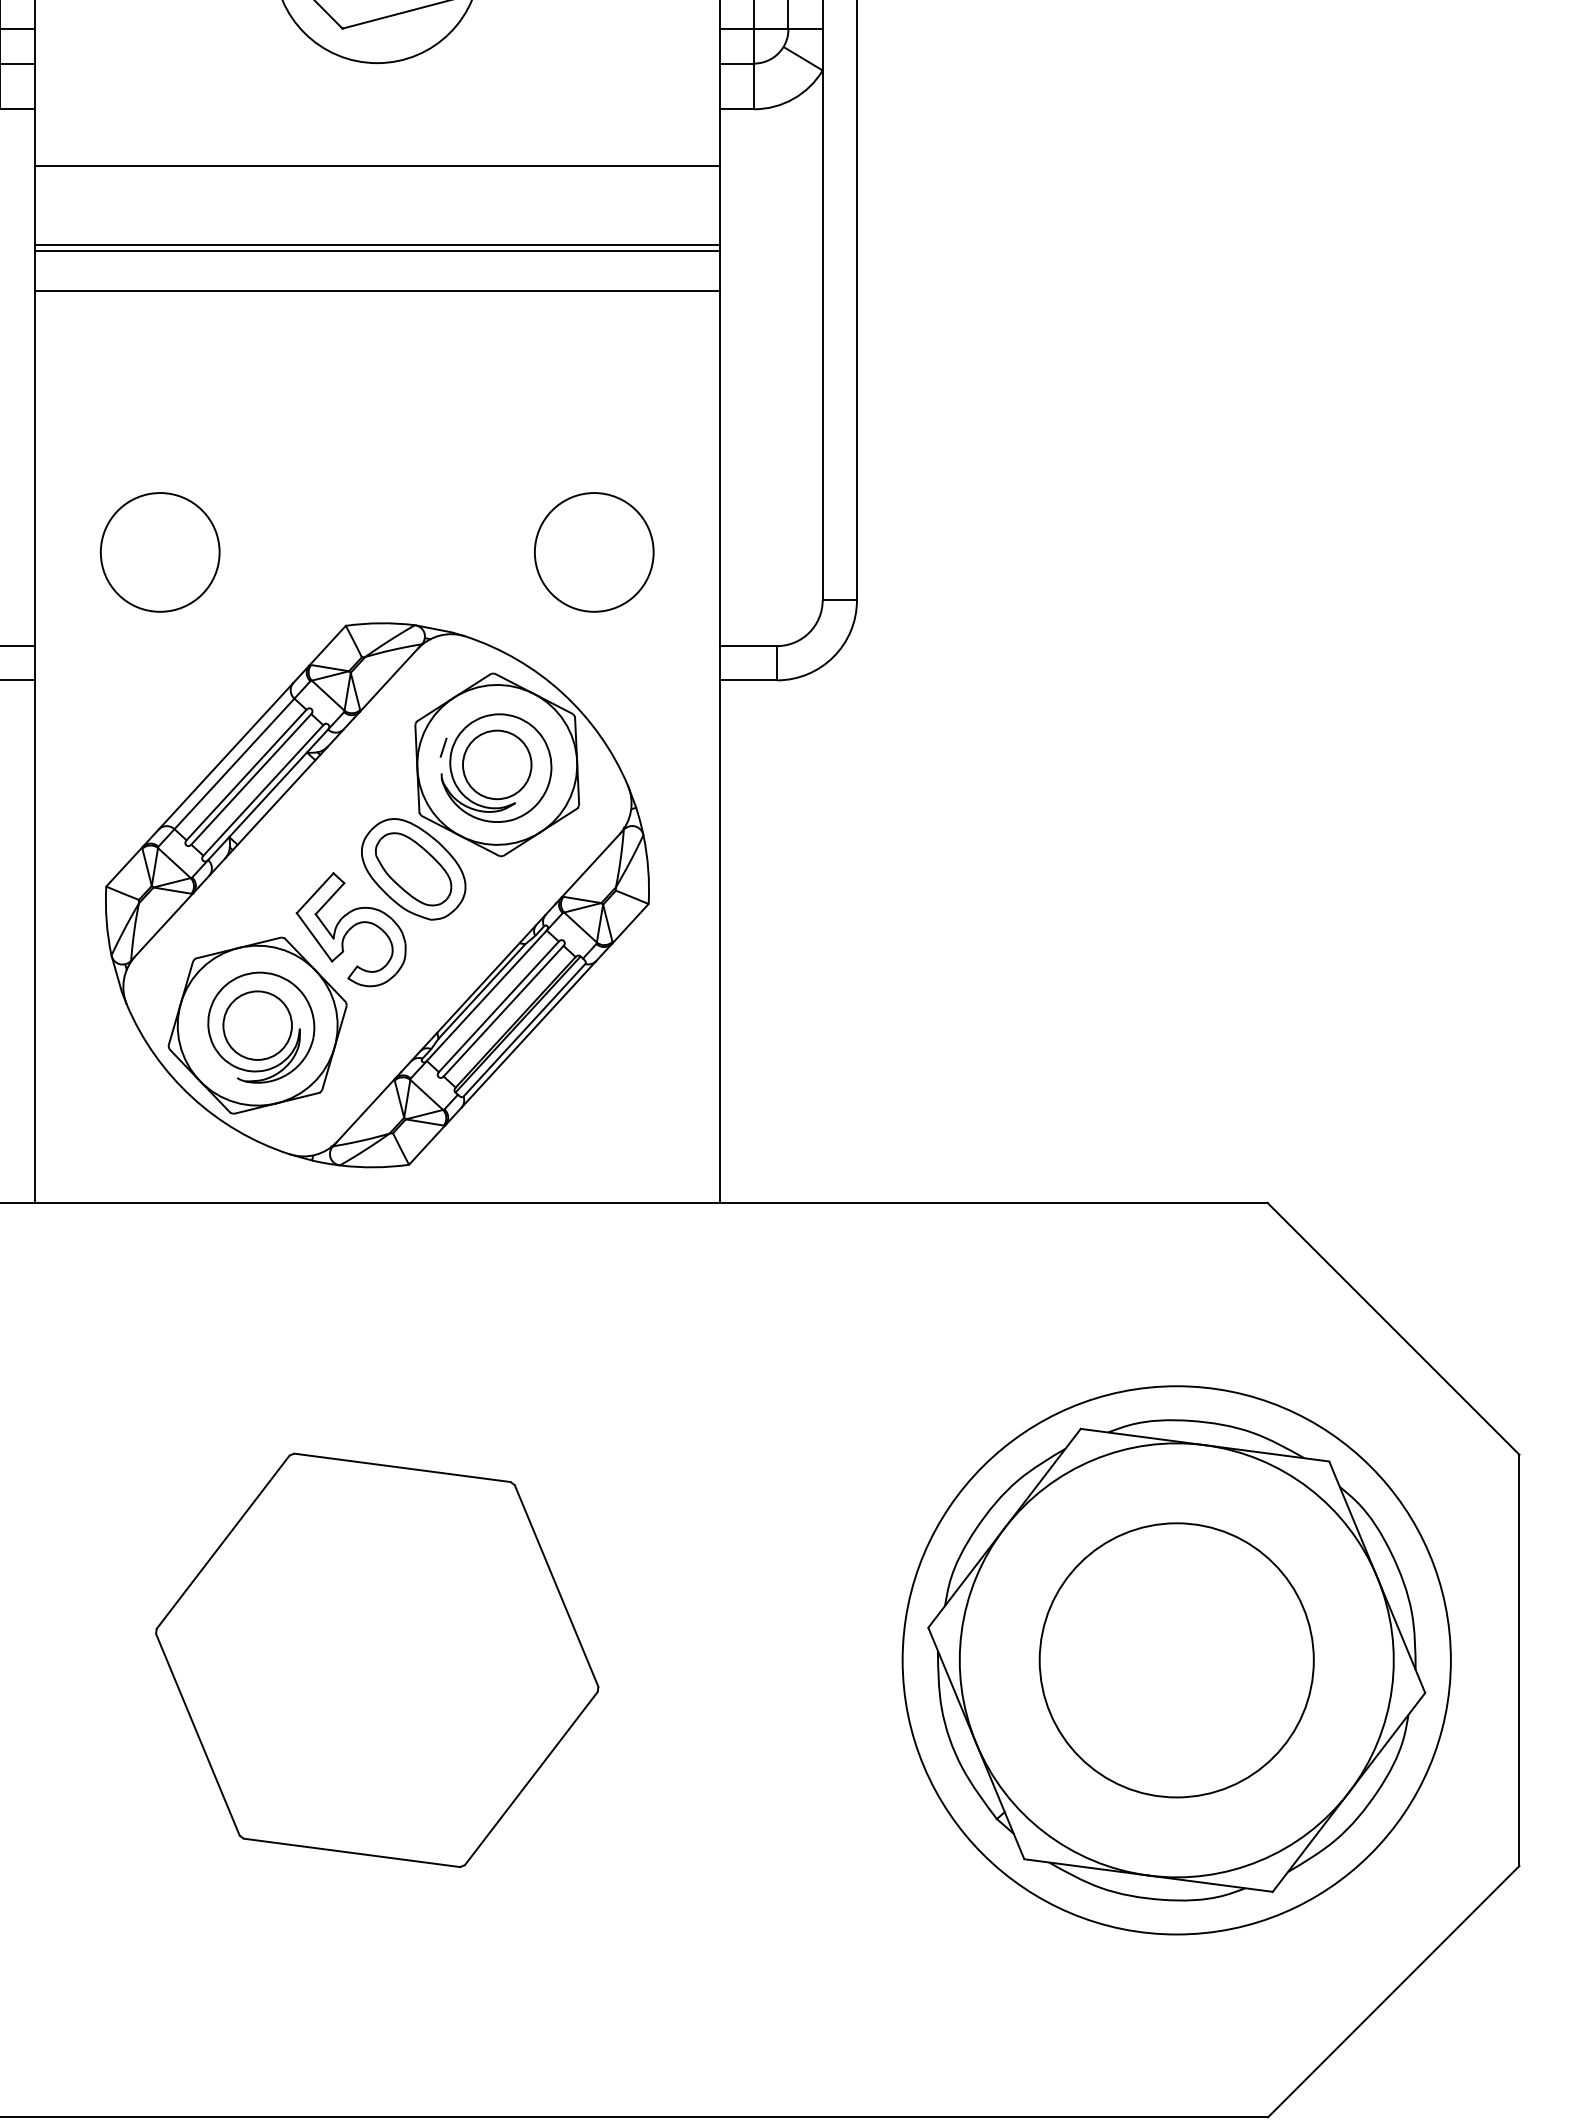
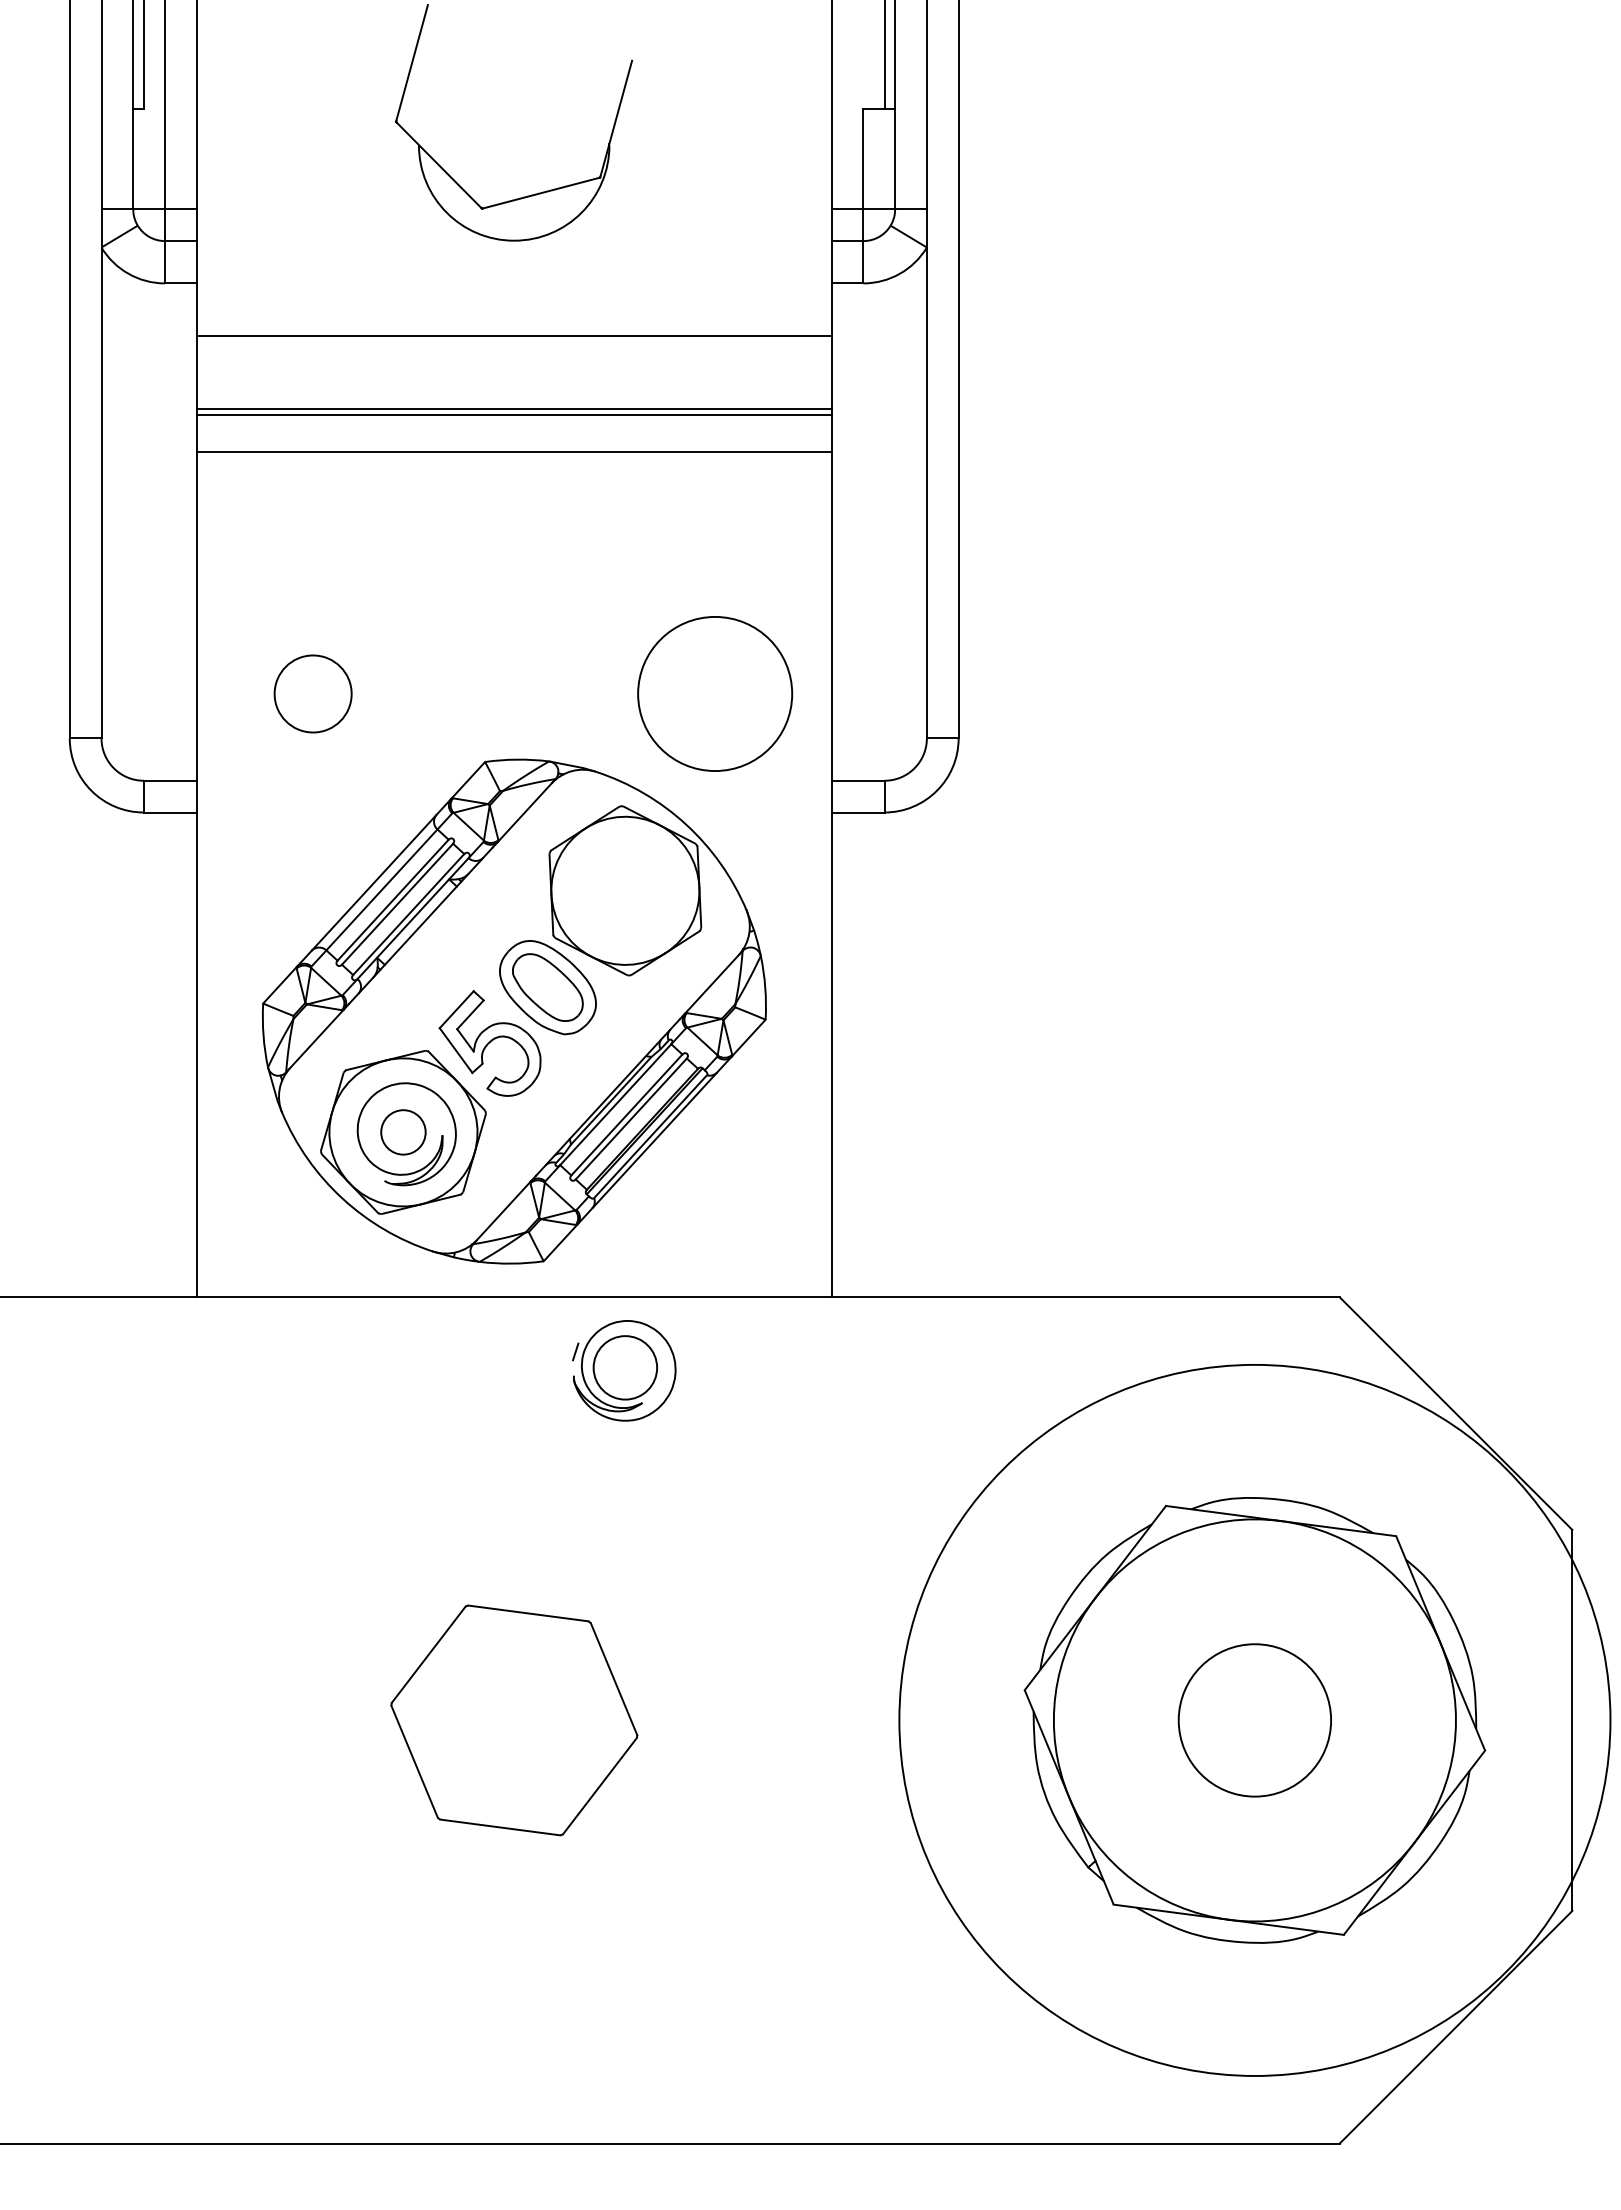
circle: (160, 551) -> (313, 693), size x0.7
circle: (594, 551) -> (715, 693), size x1.4
part: (496, 767) -> (624, 1370), moved
circle: (257, 1025) -> (403, 1132), size x0.7
part: (377, 1660) -> (514, 1720), size x0.6
circle: (1176, 1660) -> (1254, 1720), size x0.6
circle: (1176, 1660) -> (1254, 1720), size x1.4

